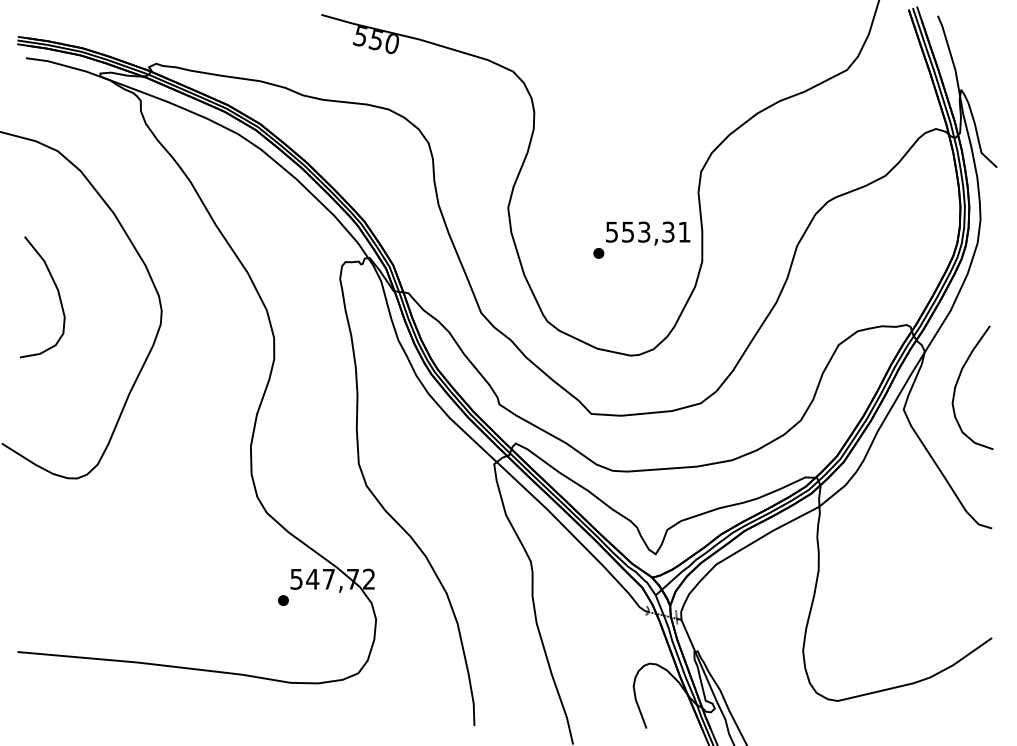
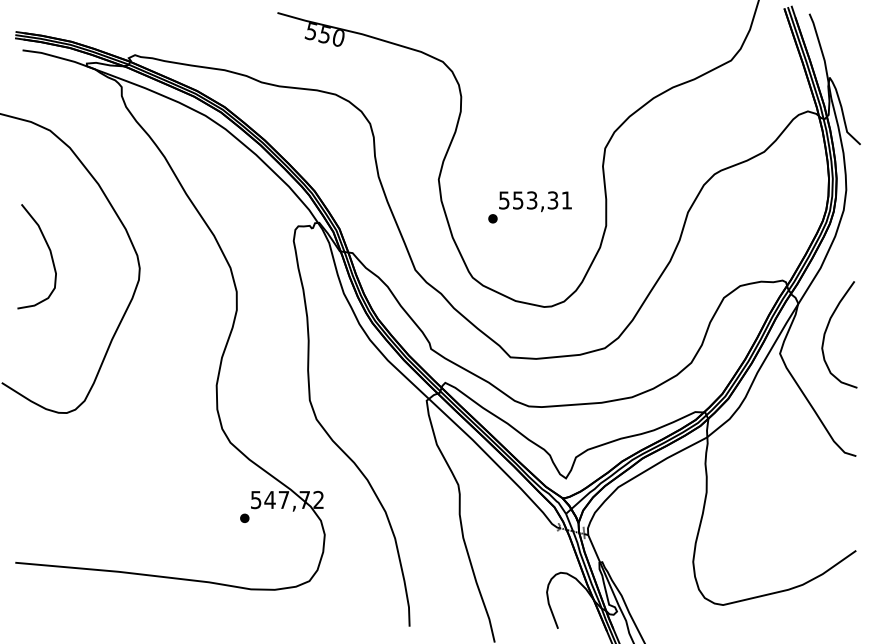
text: (641, 240) -> (529, 207), moved

